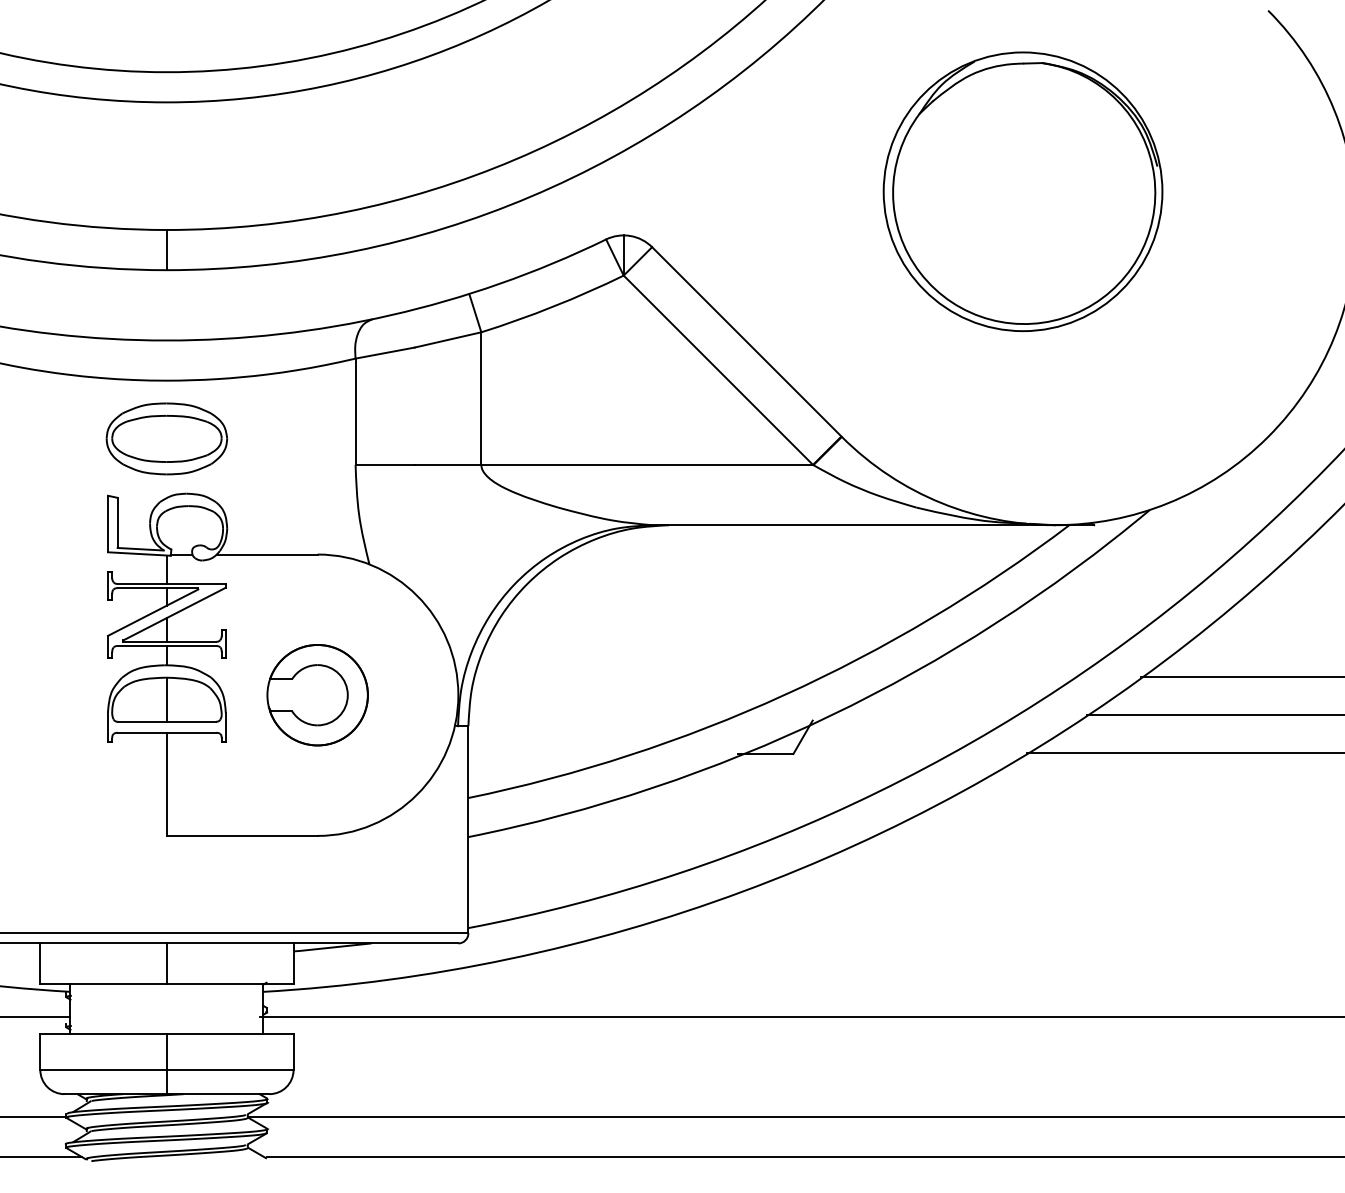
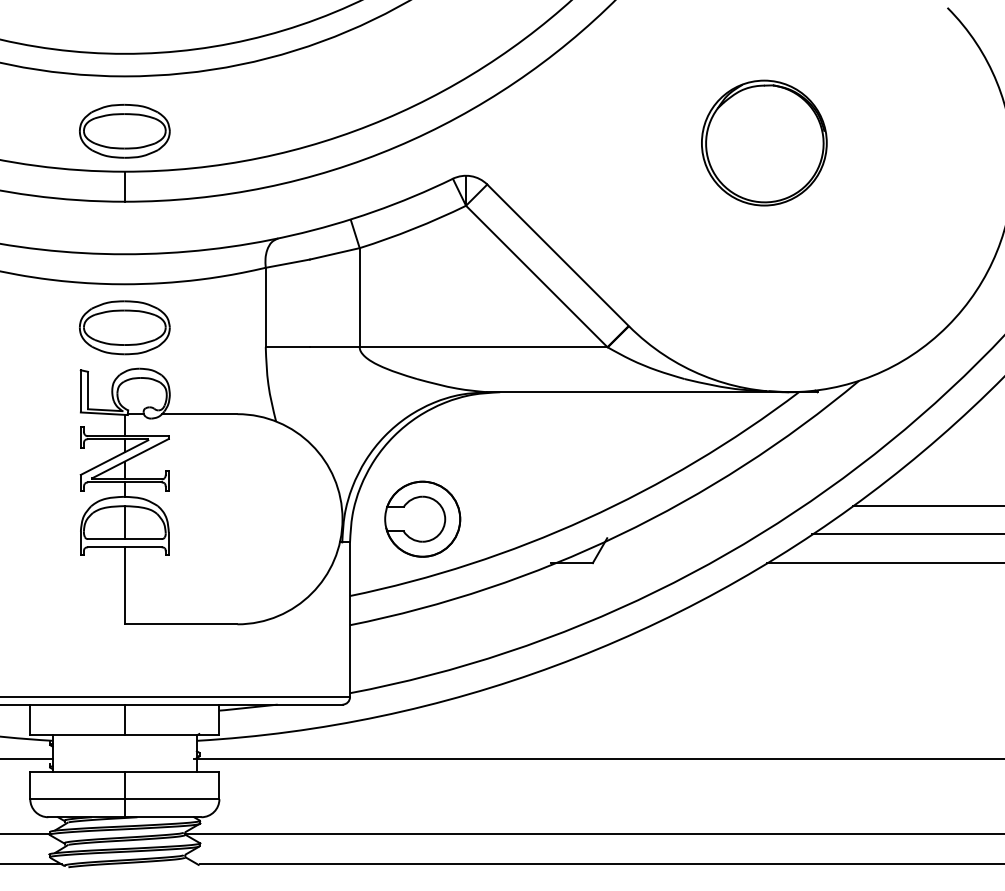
part: (166, 175) -> (124, 131), added
part: (1022, 191) -> (763, 142), size x0.6
part: (317, 695) -> (422, 519), moved

